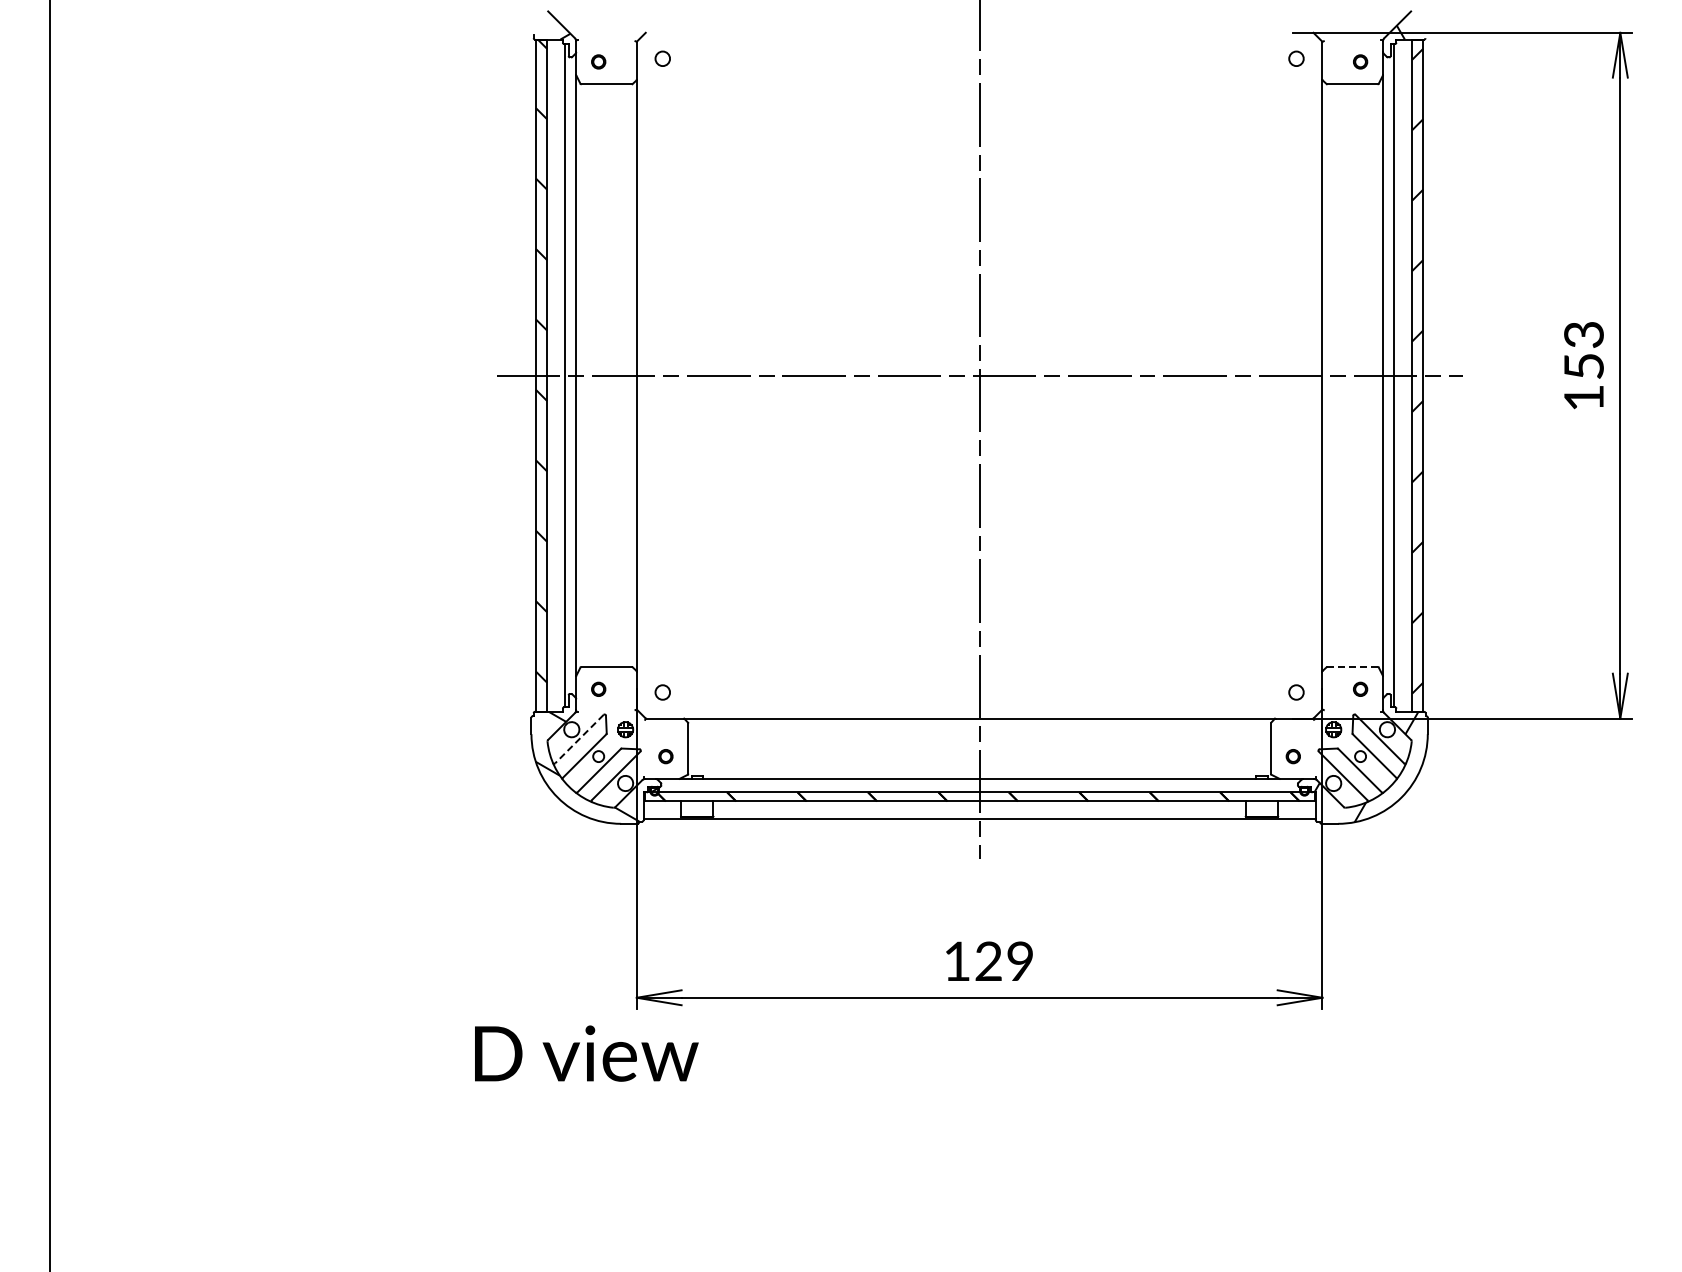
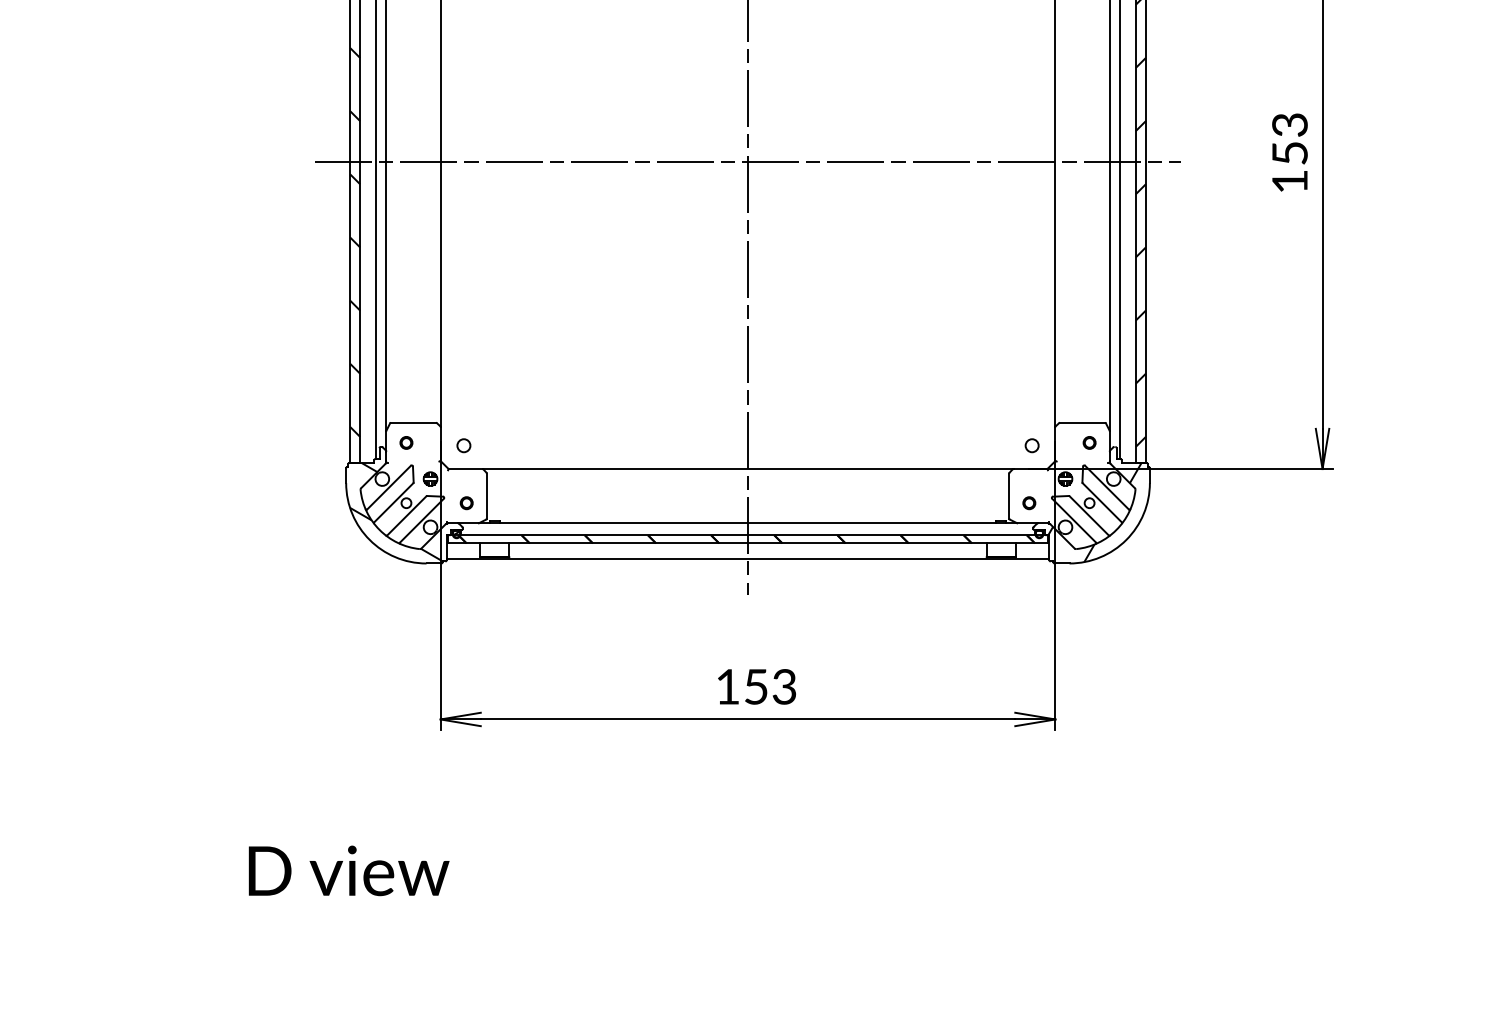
line: (1352, 666) -> (1082, 422), dashed -> solid
line: (579, 739) -> (389, 487), dashed -> solid
text: (1004, 961) -> (770, 686), 129 -> 153
text: (586, 1053) -> (348, 870), moved

